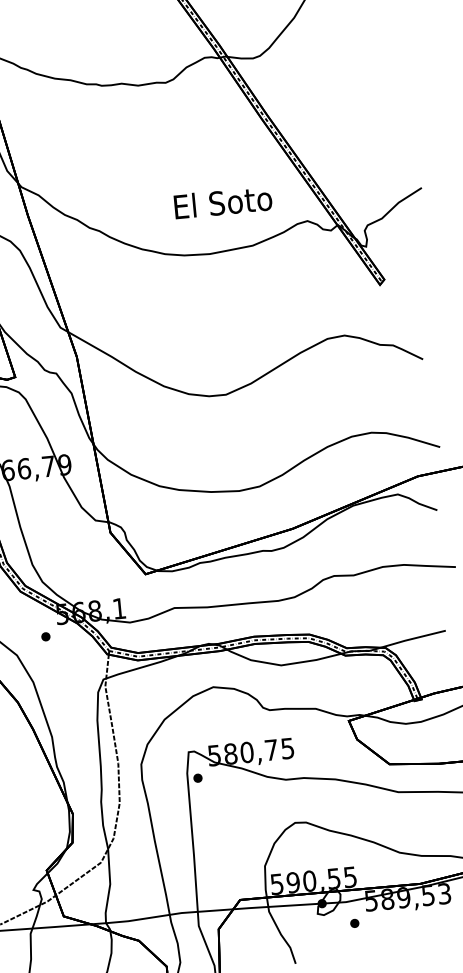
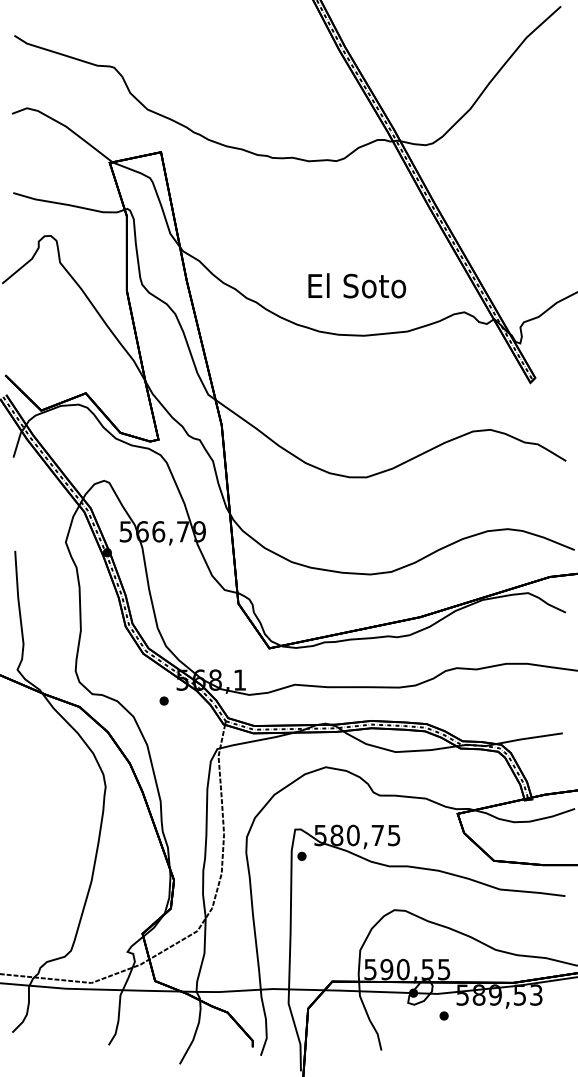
text: (223, 202) -> (357, 285), moved

